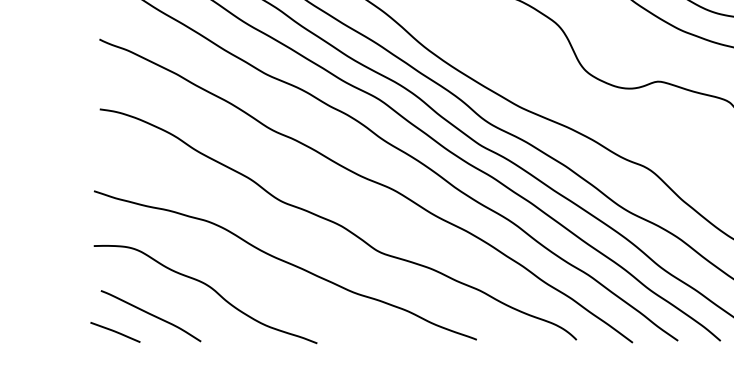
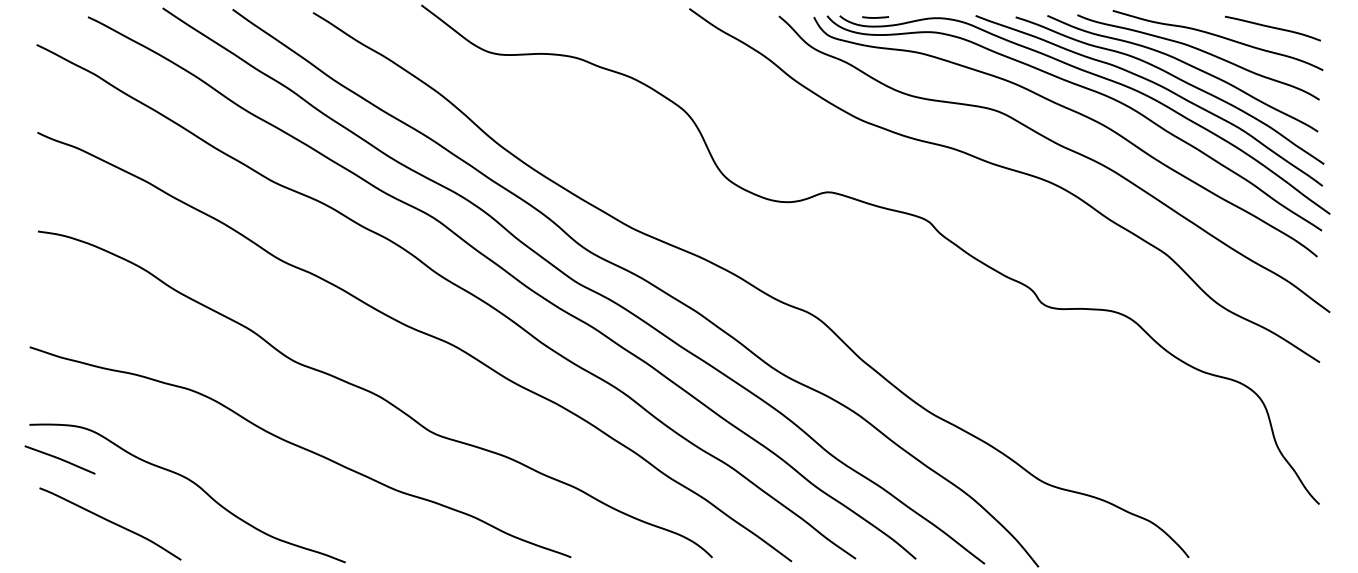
curve: (115, 332) -> (59, 459), moved

